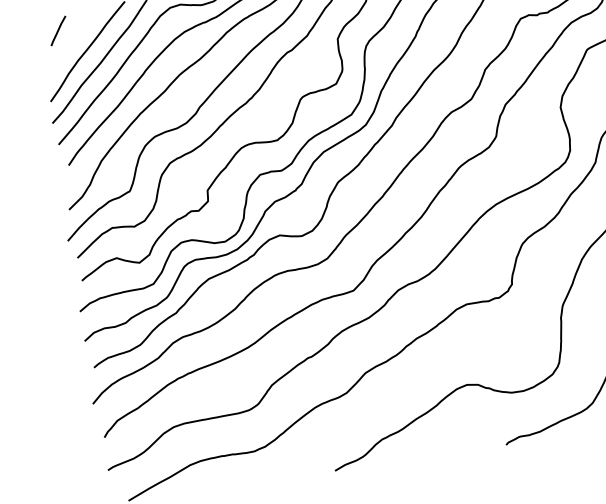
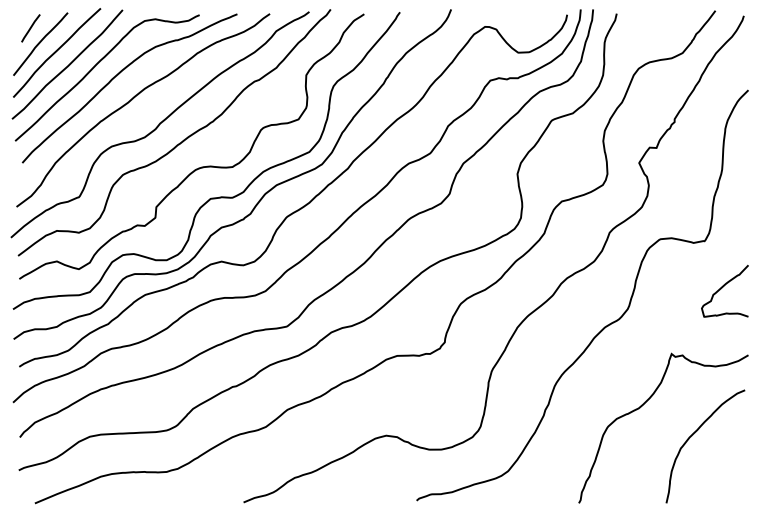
curve: (70, 44) -> (40, 43), added

